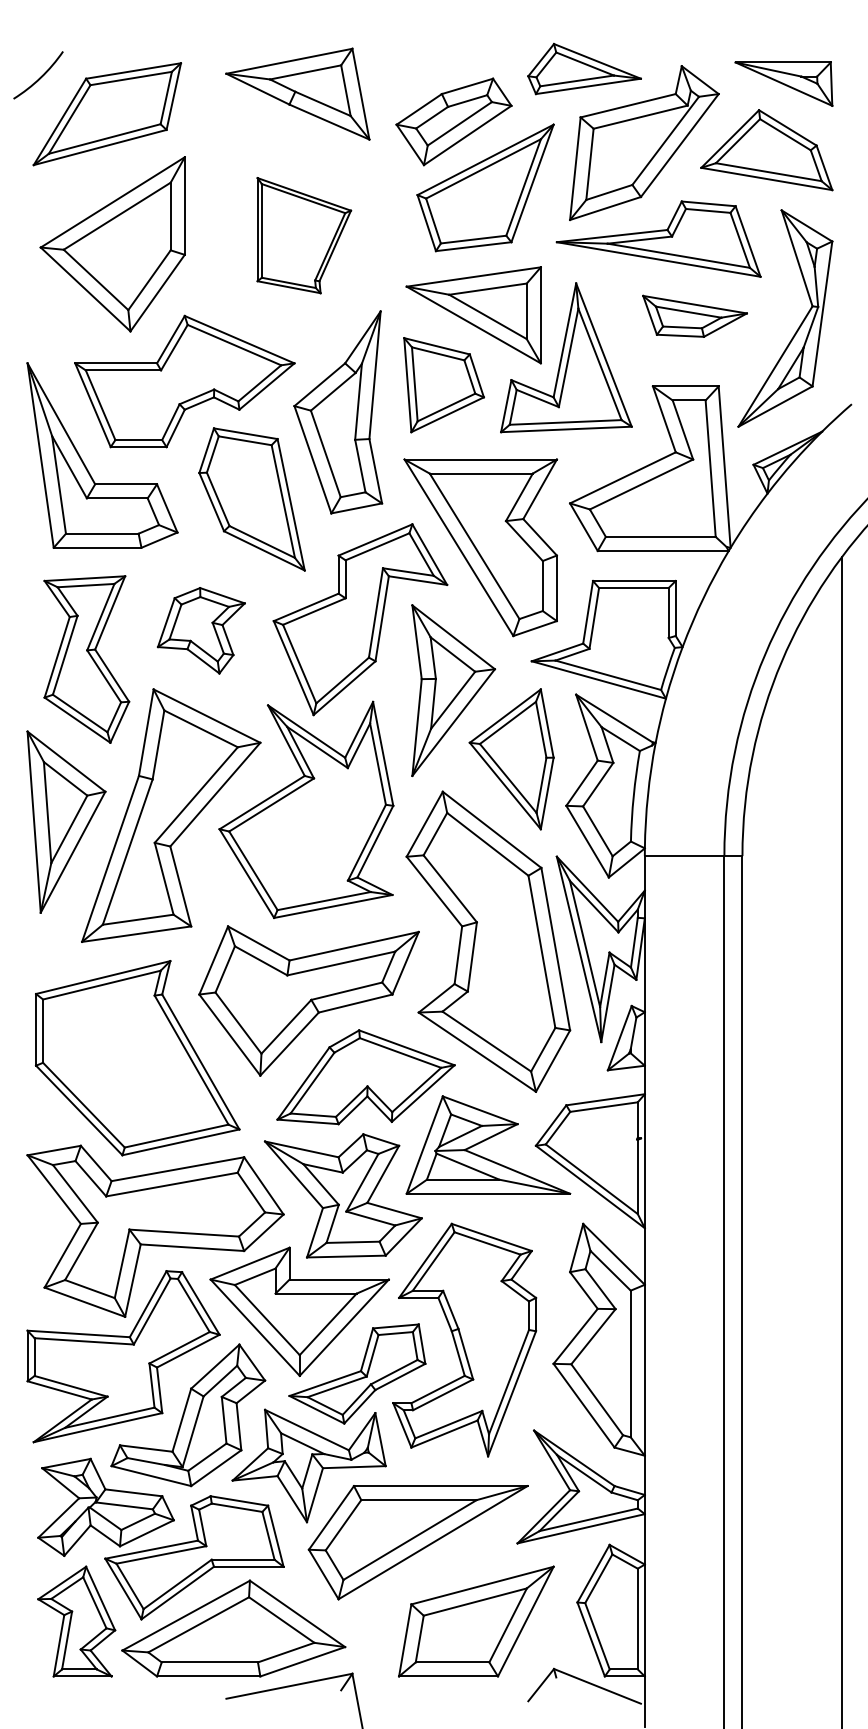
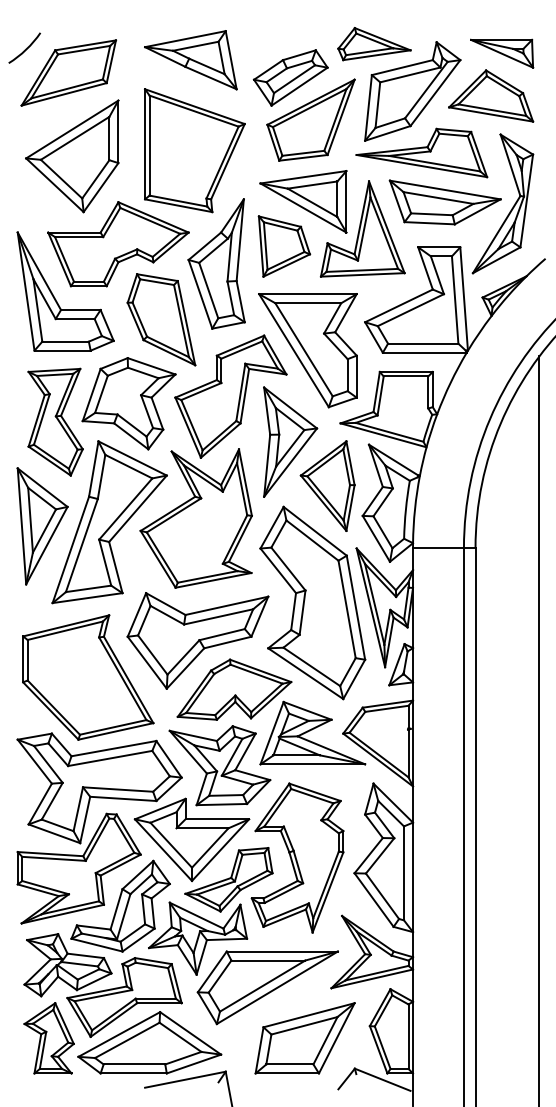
part: (303, 235) -> (194, 150), size x1.67
part: (694, 316) -> (444, 202), size x1.67
part: (200, 630) -> (128, 403), size x1.67

